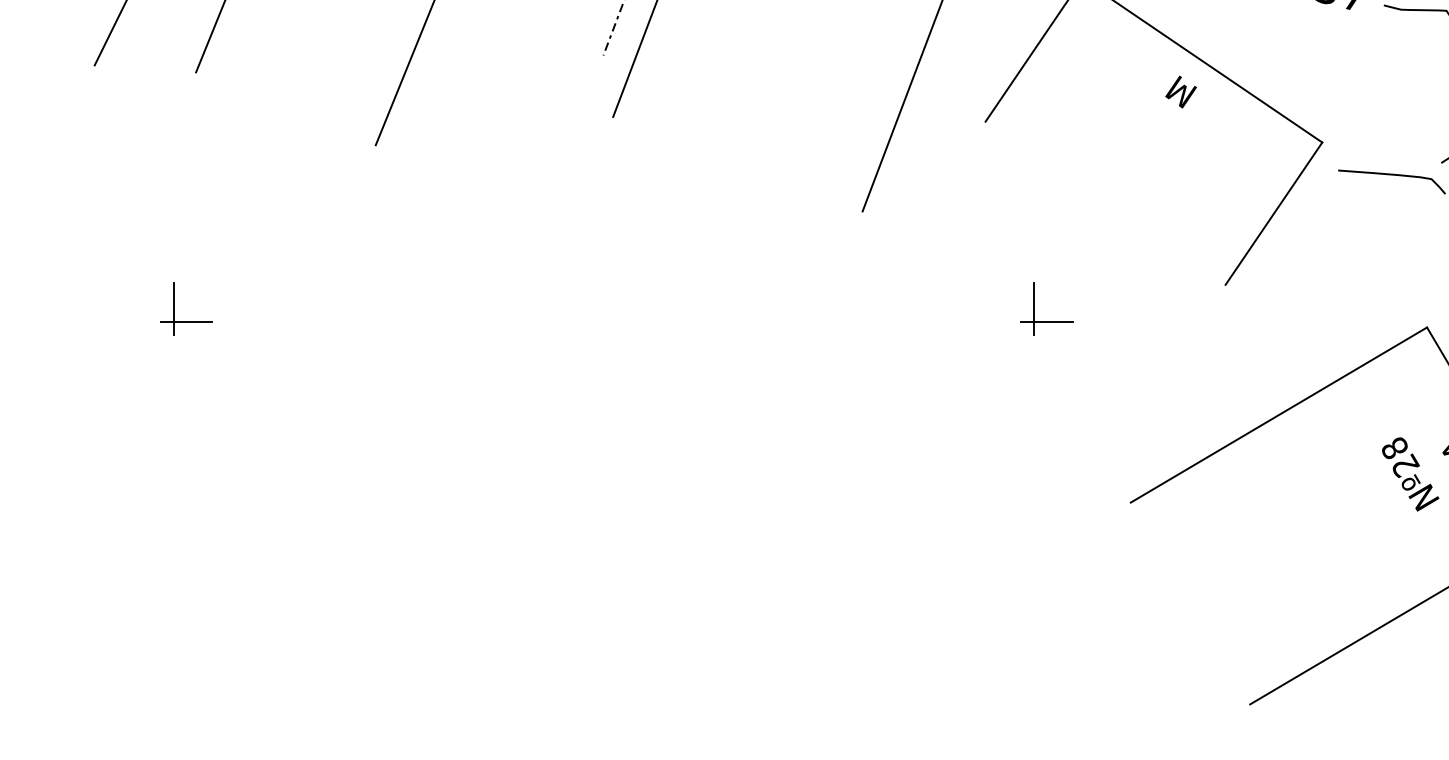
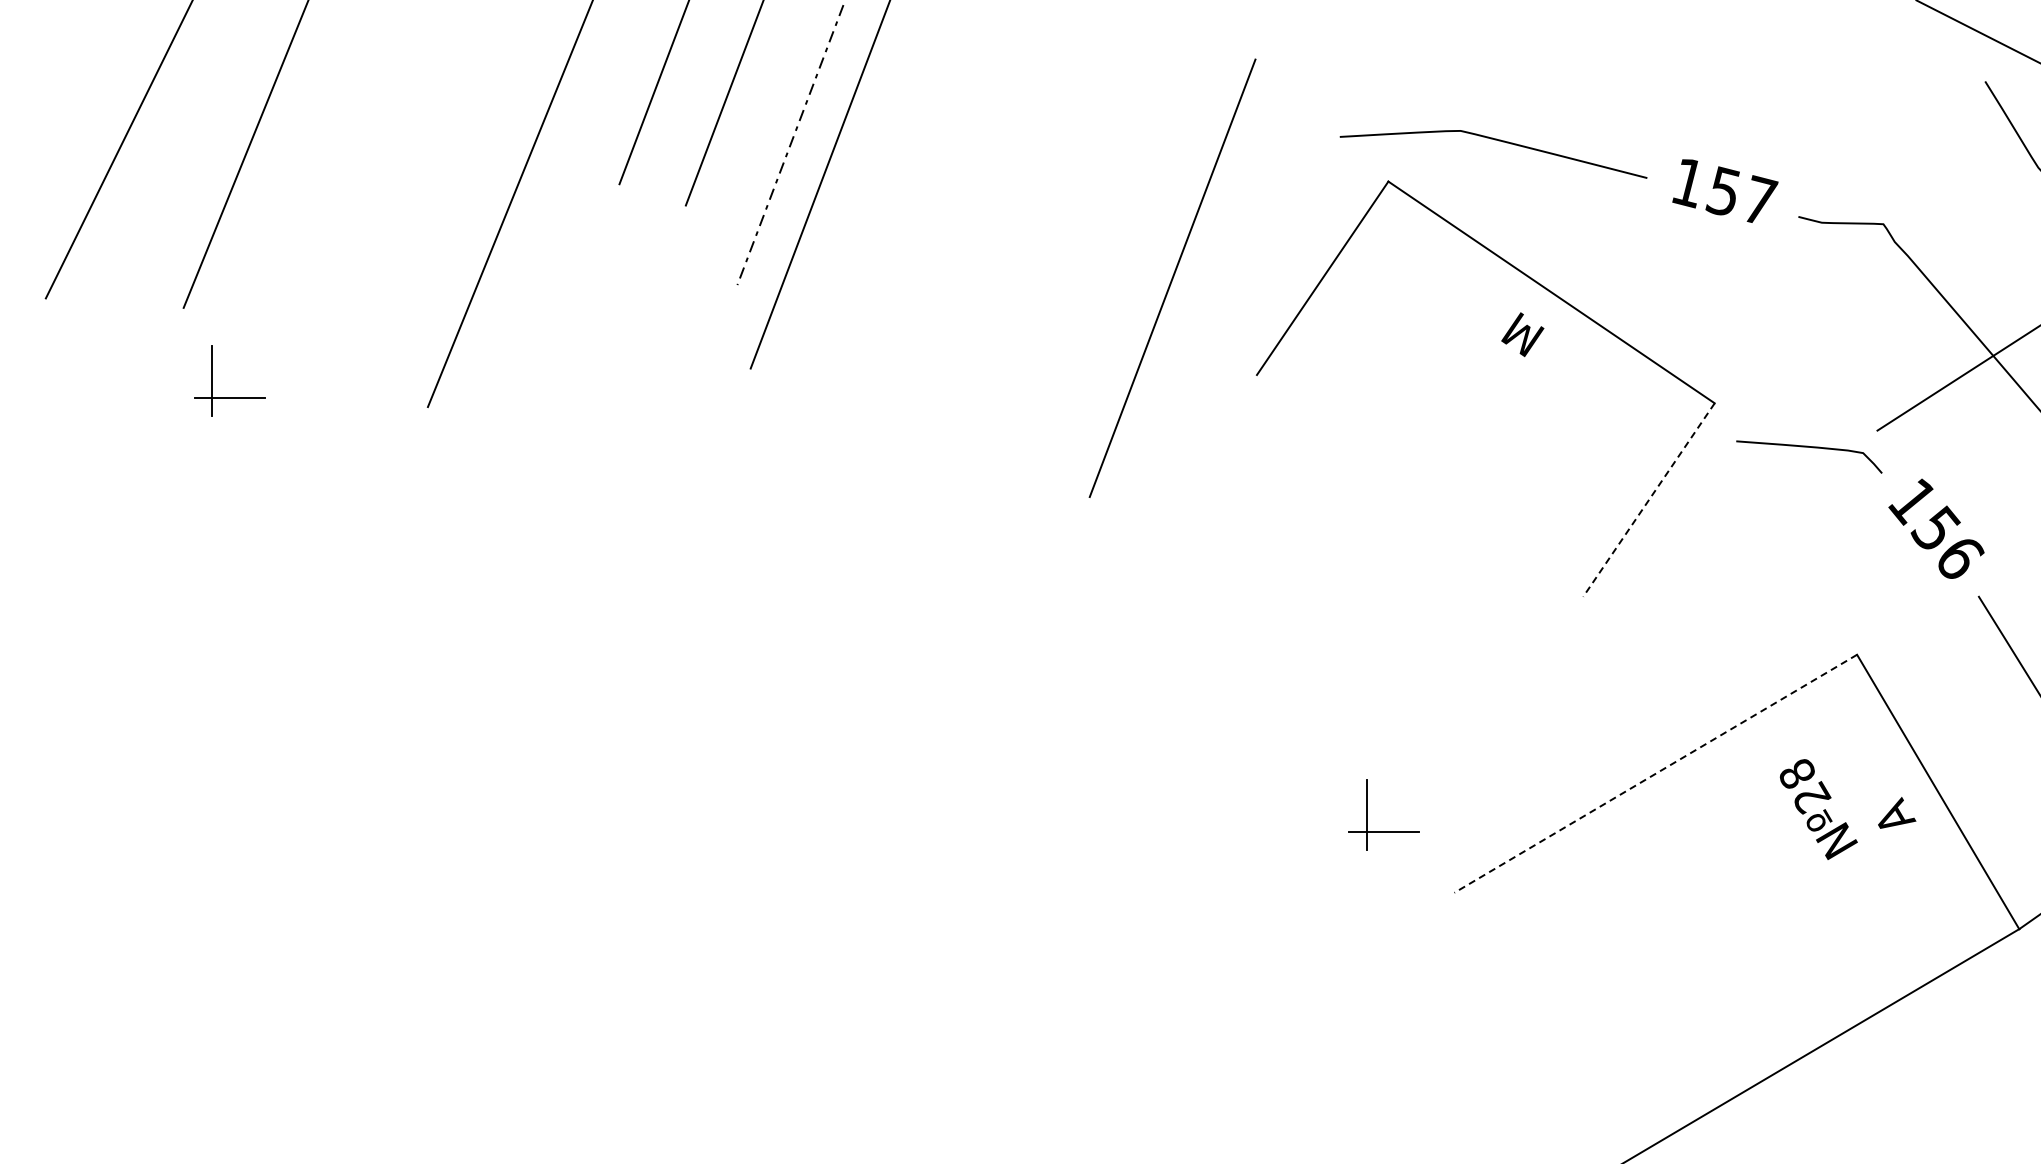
line: (1273, 214) -> (1648, 500), solid -> dashed
part: (173, 308) -> (212, 380), moved
part: (1034, 308) -> (1367, 814), moved
line: (1278, 414) -> (1655, 773), solid -> dashed
text: (1410, 474) -> (1818, 809), moved

